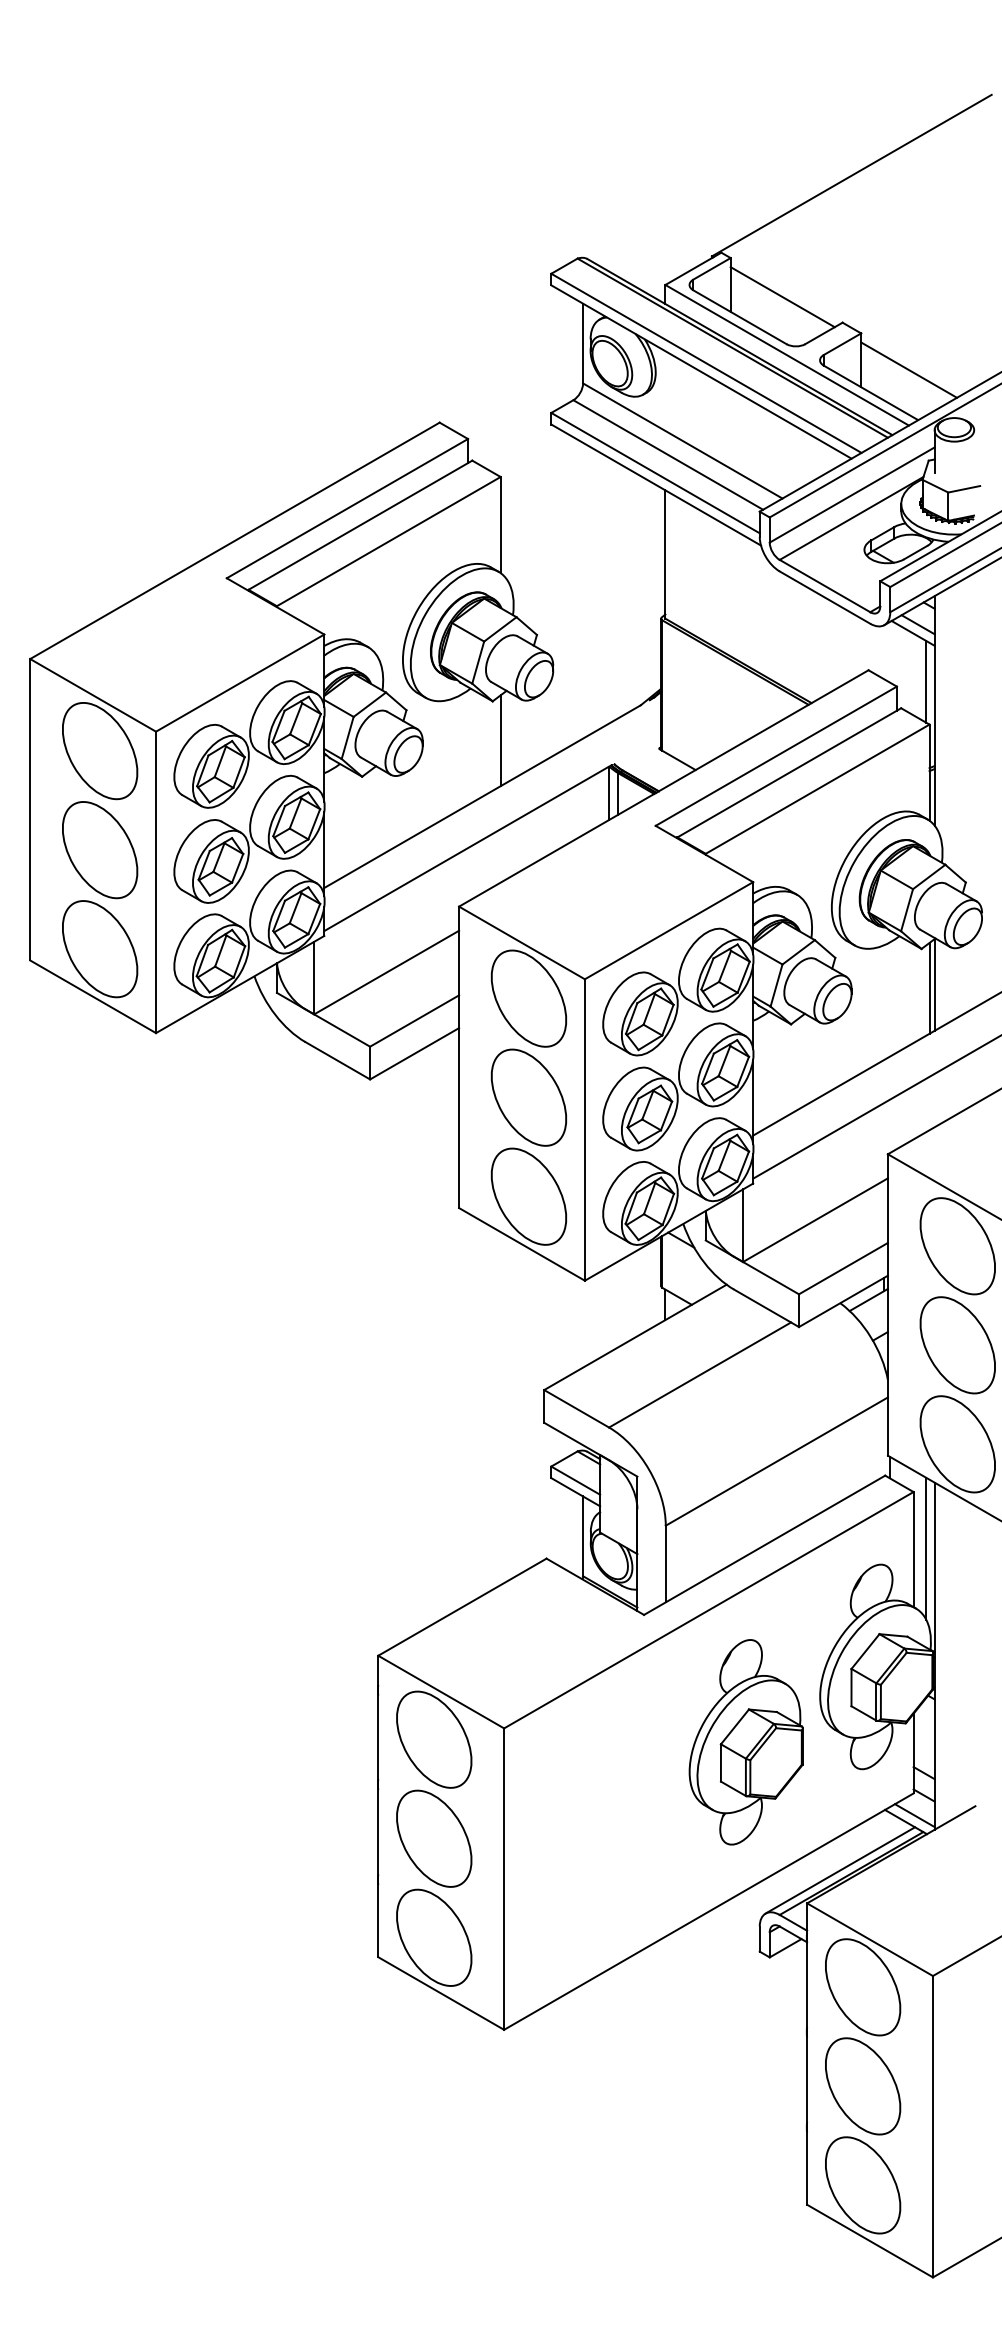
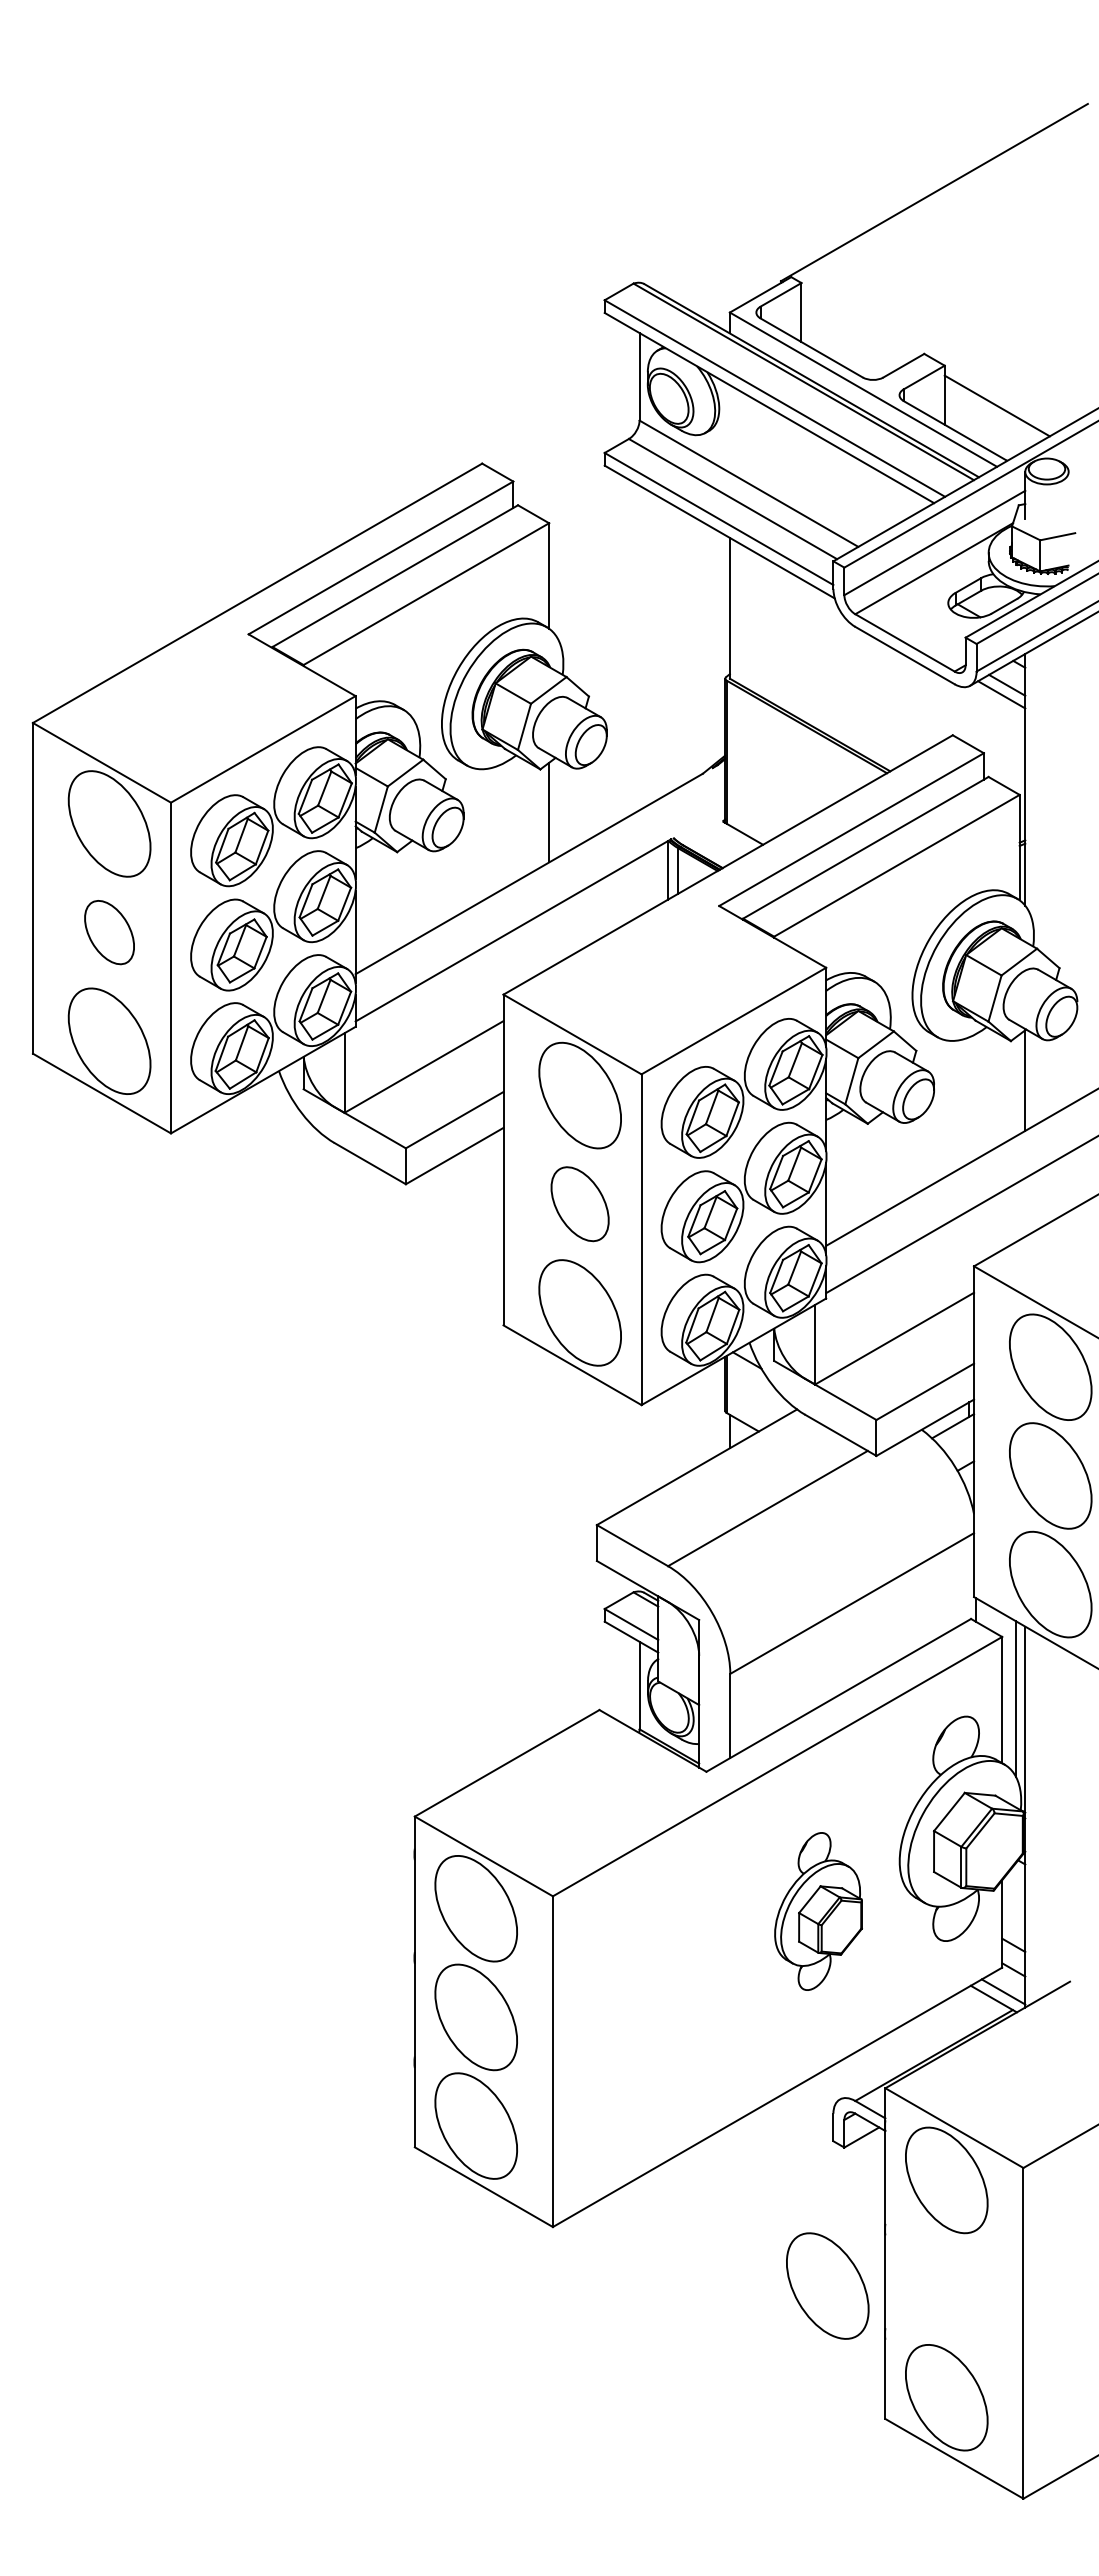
line: (782, 296) -> (858, 325), removed
line: (926, 681) -> (1016, 747), removed
part: (99, 849) -> (109, 932), size x0.6
line: (929, 988) -> (1019, 1084), removed
part: (528, 1096) -> (579, 1203), size x0.7
part: (746, 1742) -> (818, 1911), size x0.7
line: (840, 1869) -> (921, 2051), removed
part: (862, 2085) -> (827, 2285), moved

